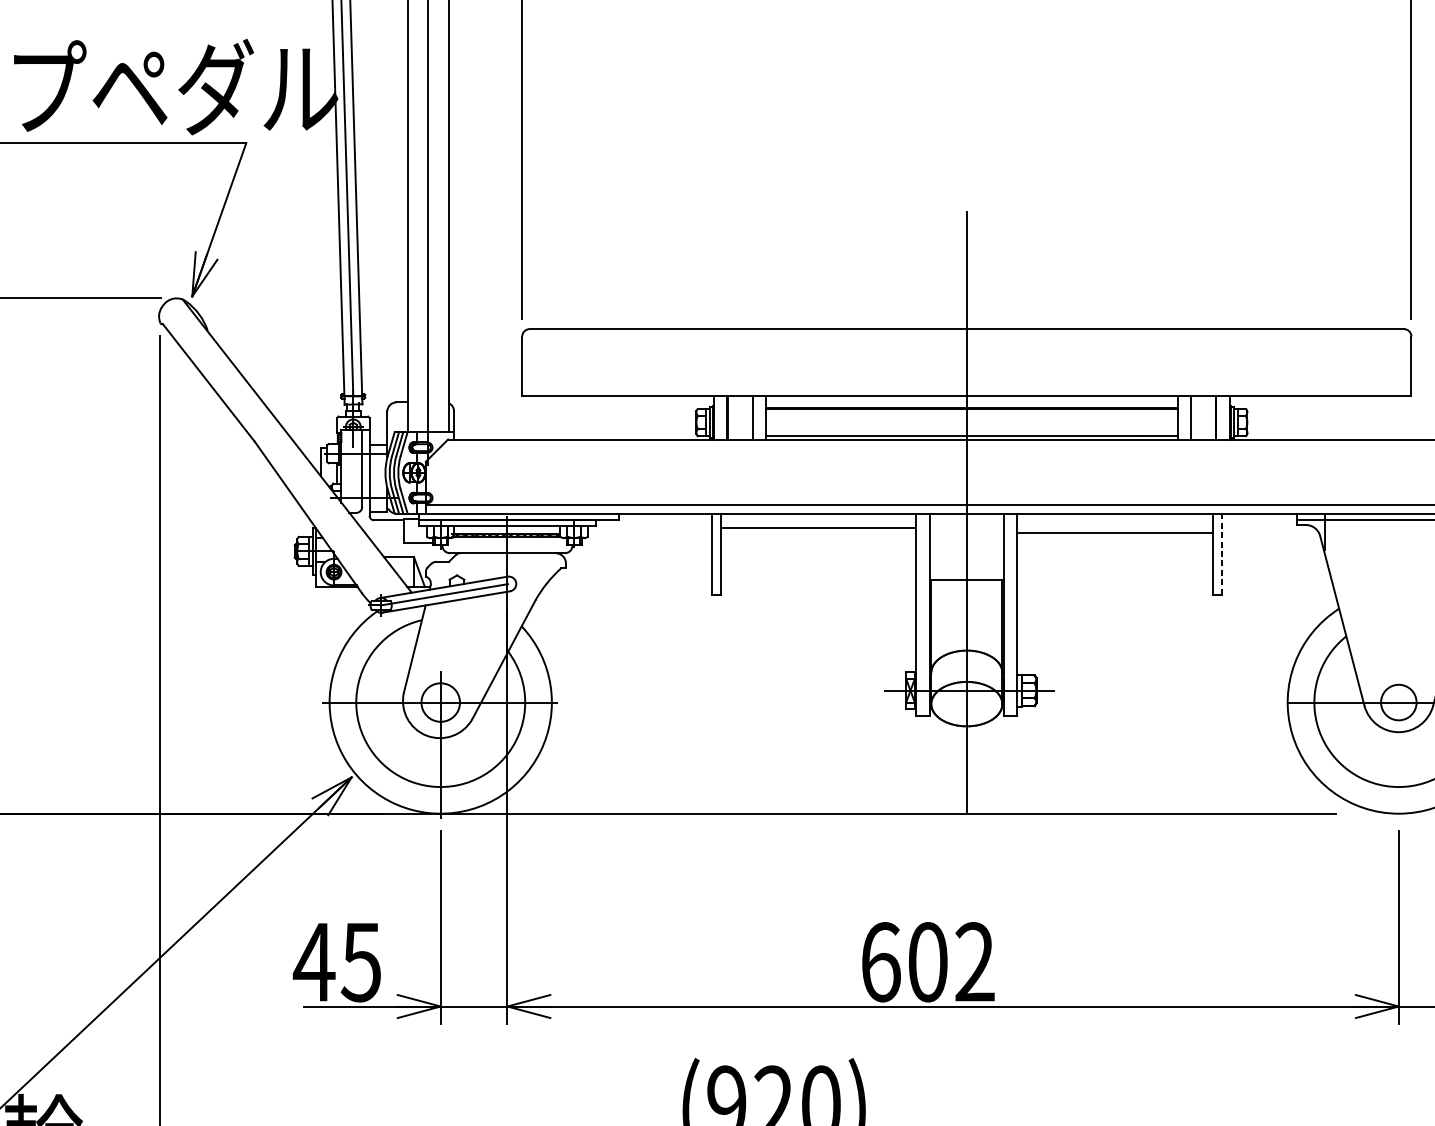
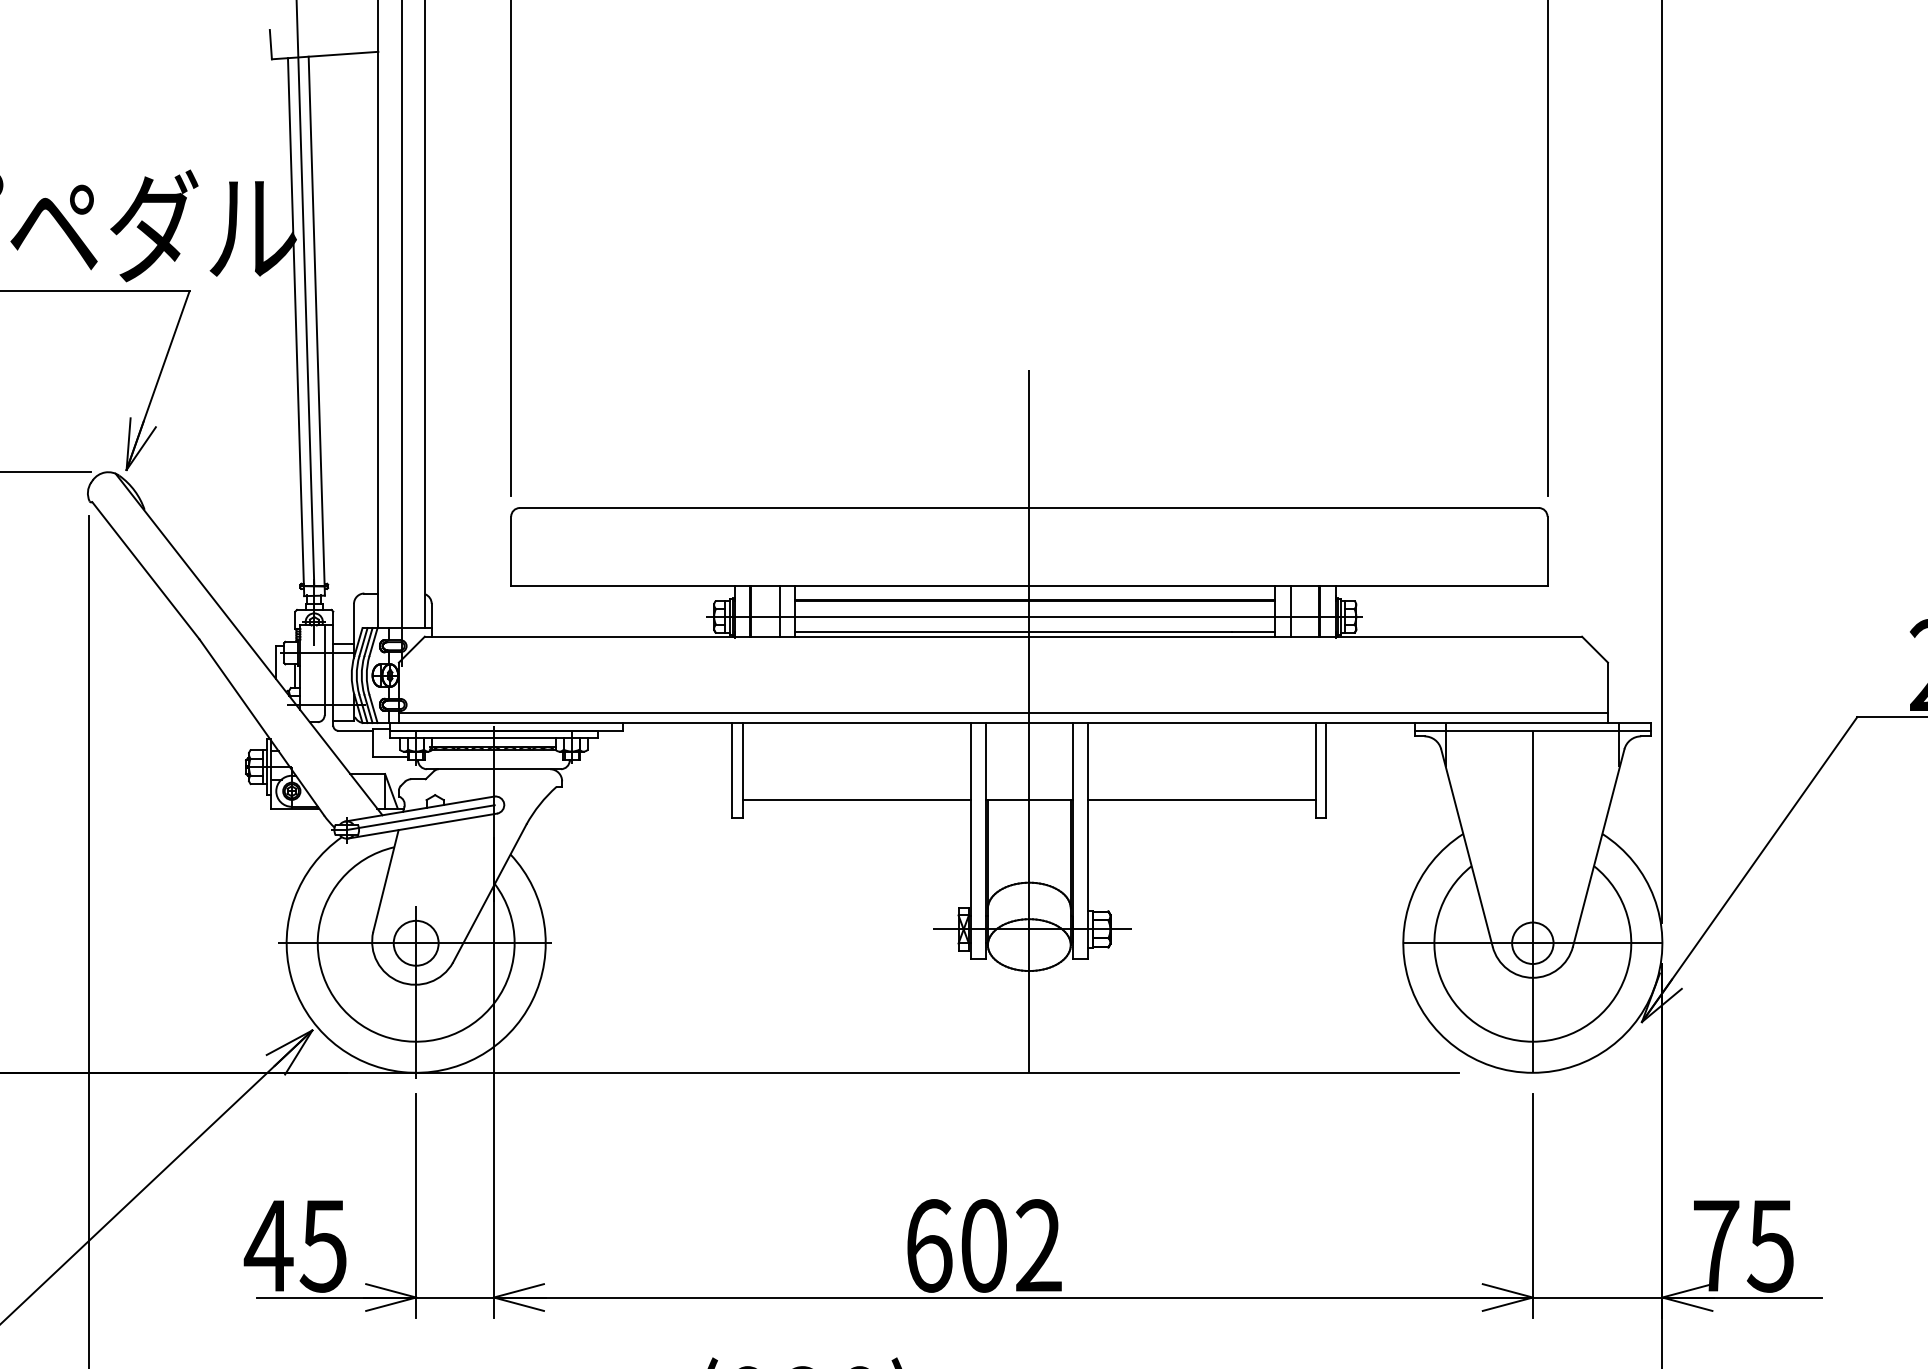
line: (971, 422) -> (1034, 616), added
line: (818, 528) -> (856, 800), moved
line: (1115, 532) -> (1202, 800), moved
line: (1221, 553) -> (1326, 769), dashed -> solid
line: (1398, 666) -> (1532, 901), added

